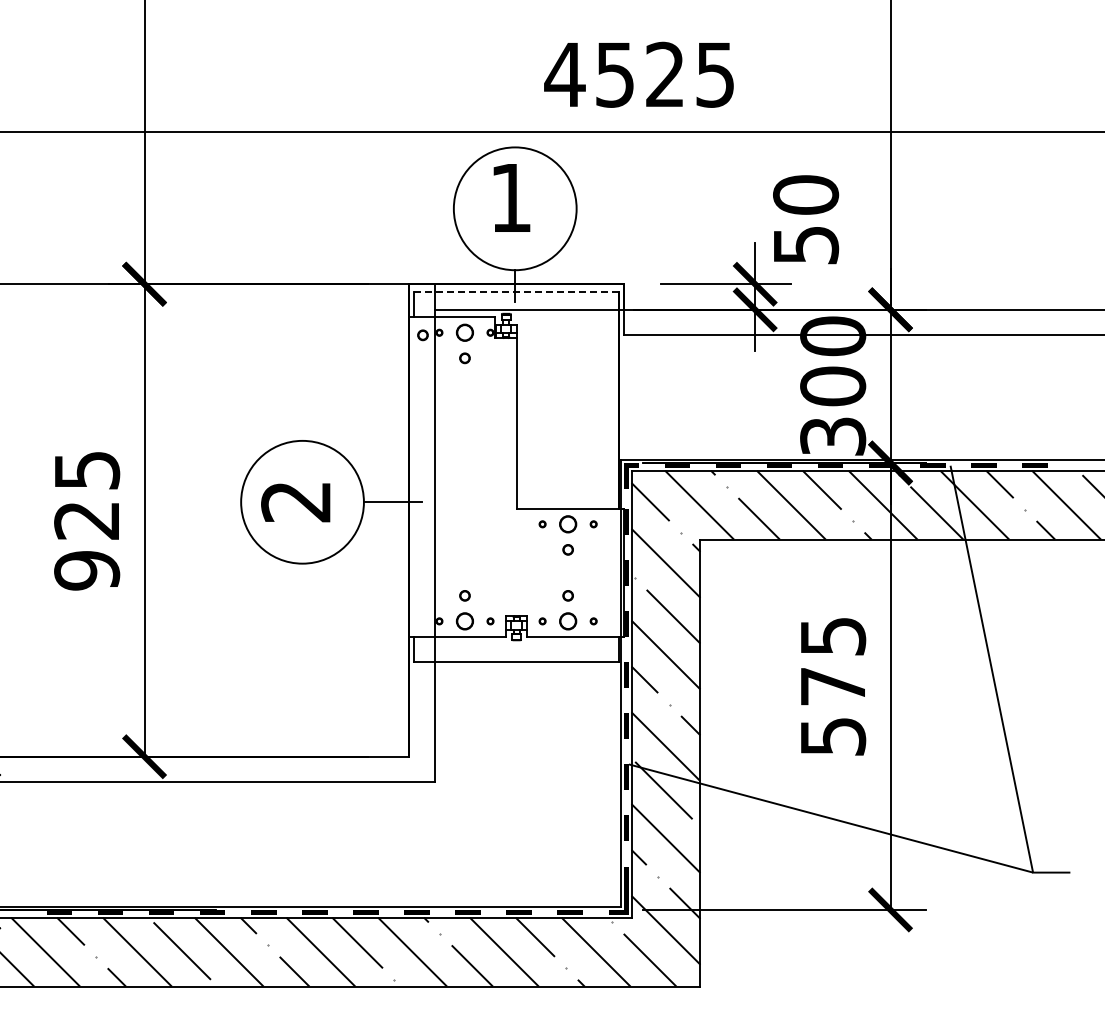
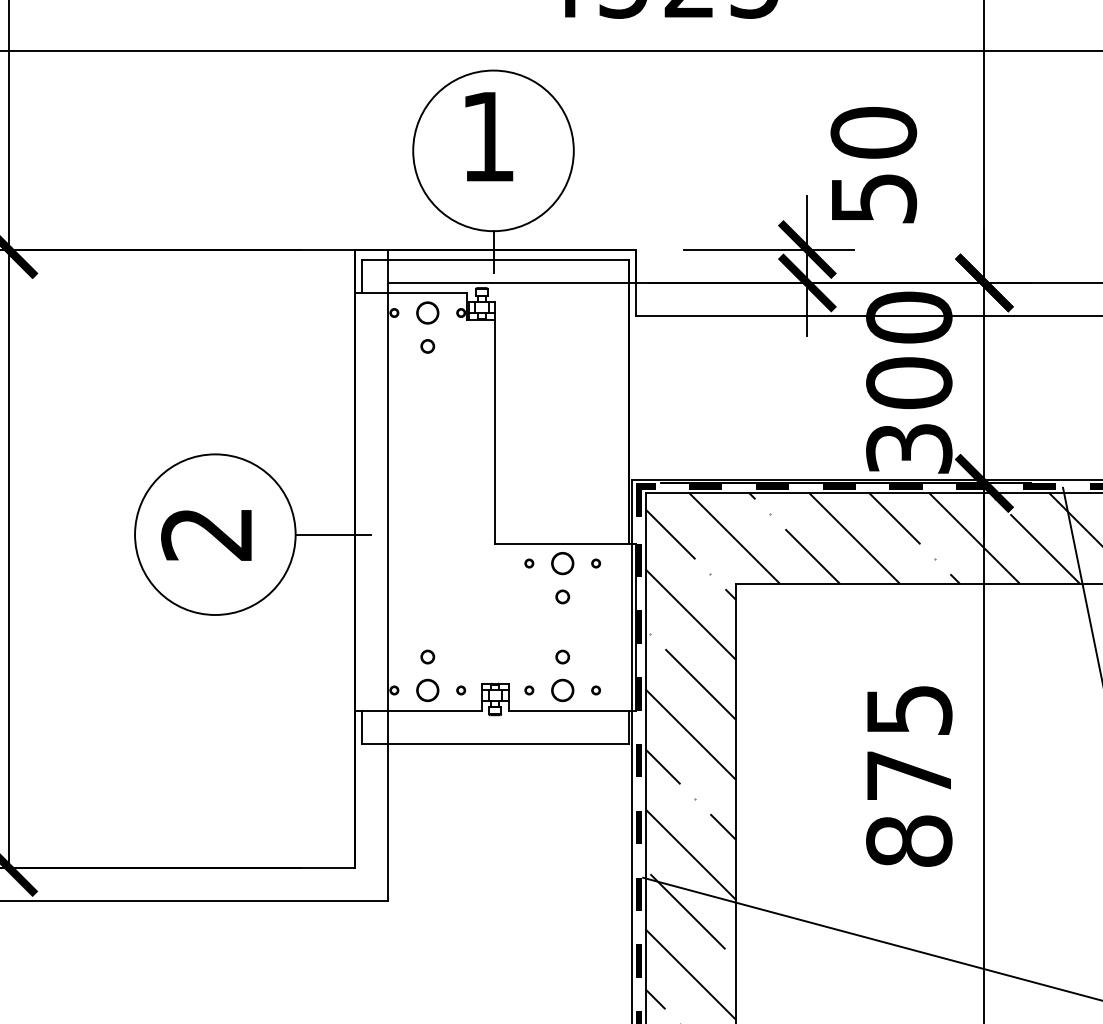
line: (516, 291) -> (495, 259), dashed -> solid
part: (422, 335) -> (372, 316), removed
text: (833, 736) -> (909, 841), 575 -> 875

